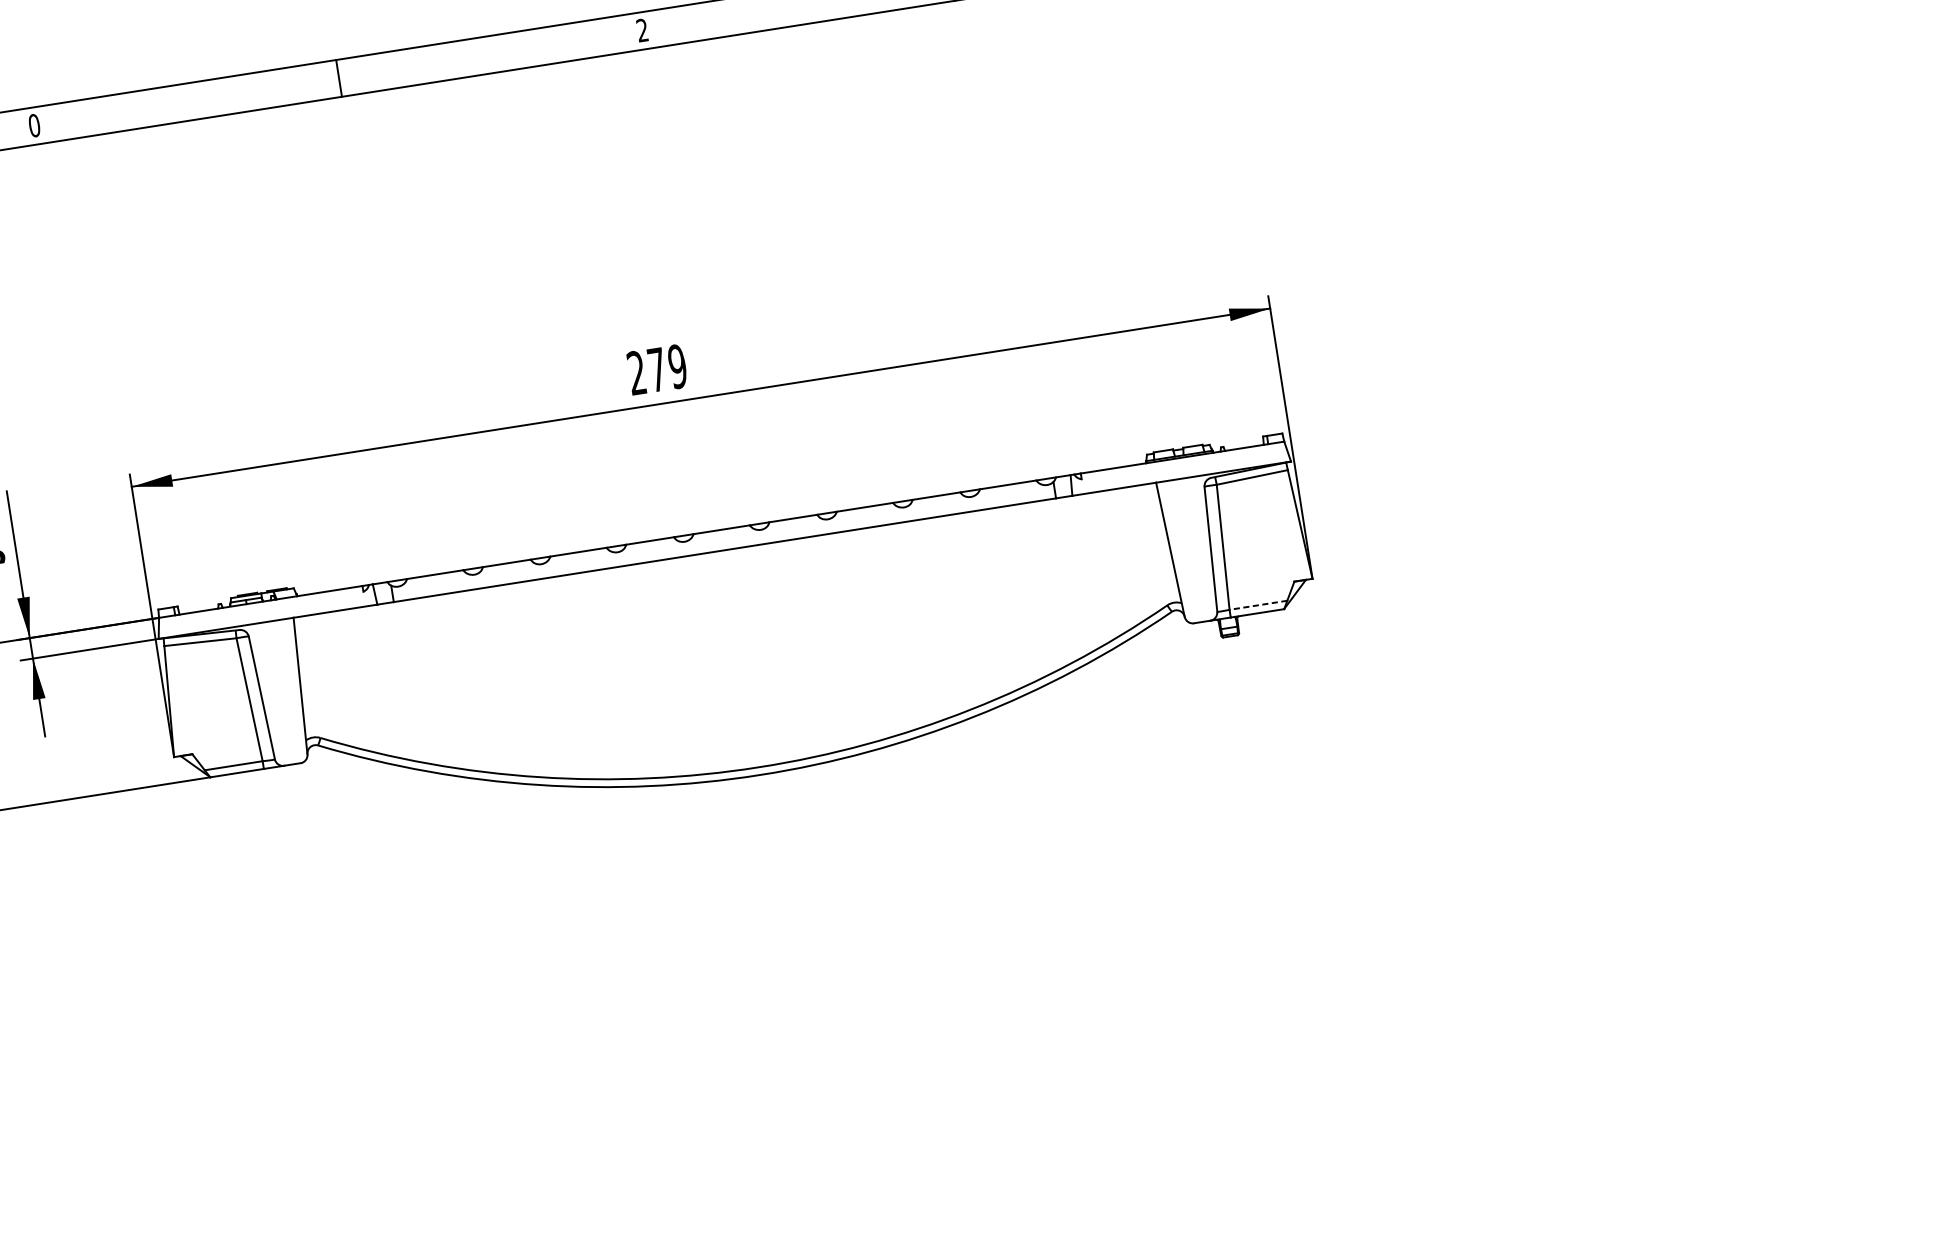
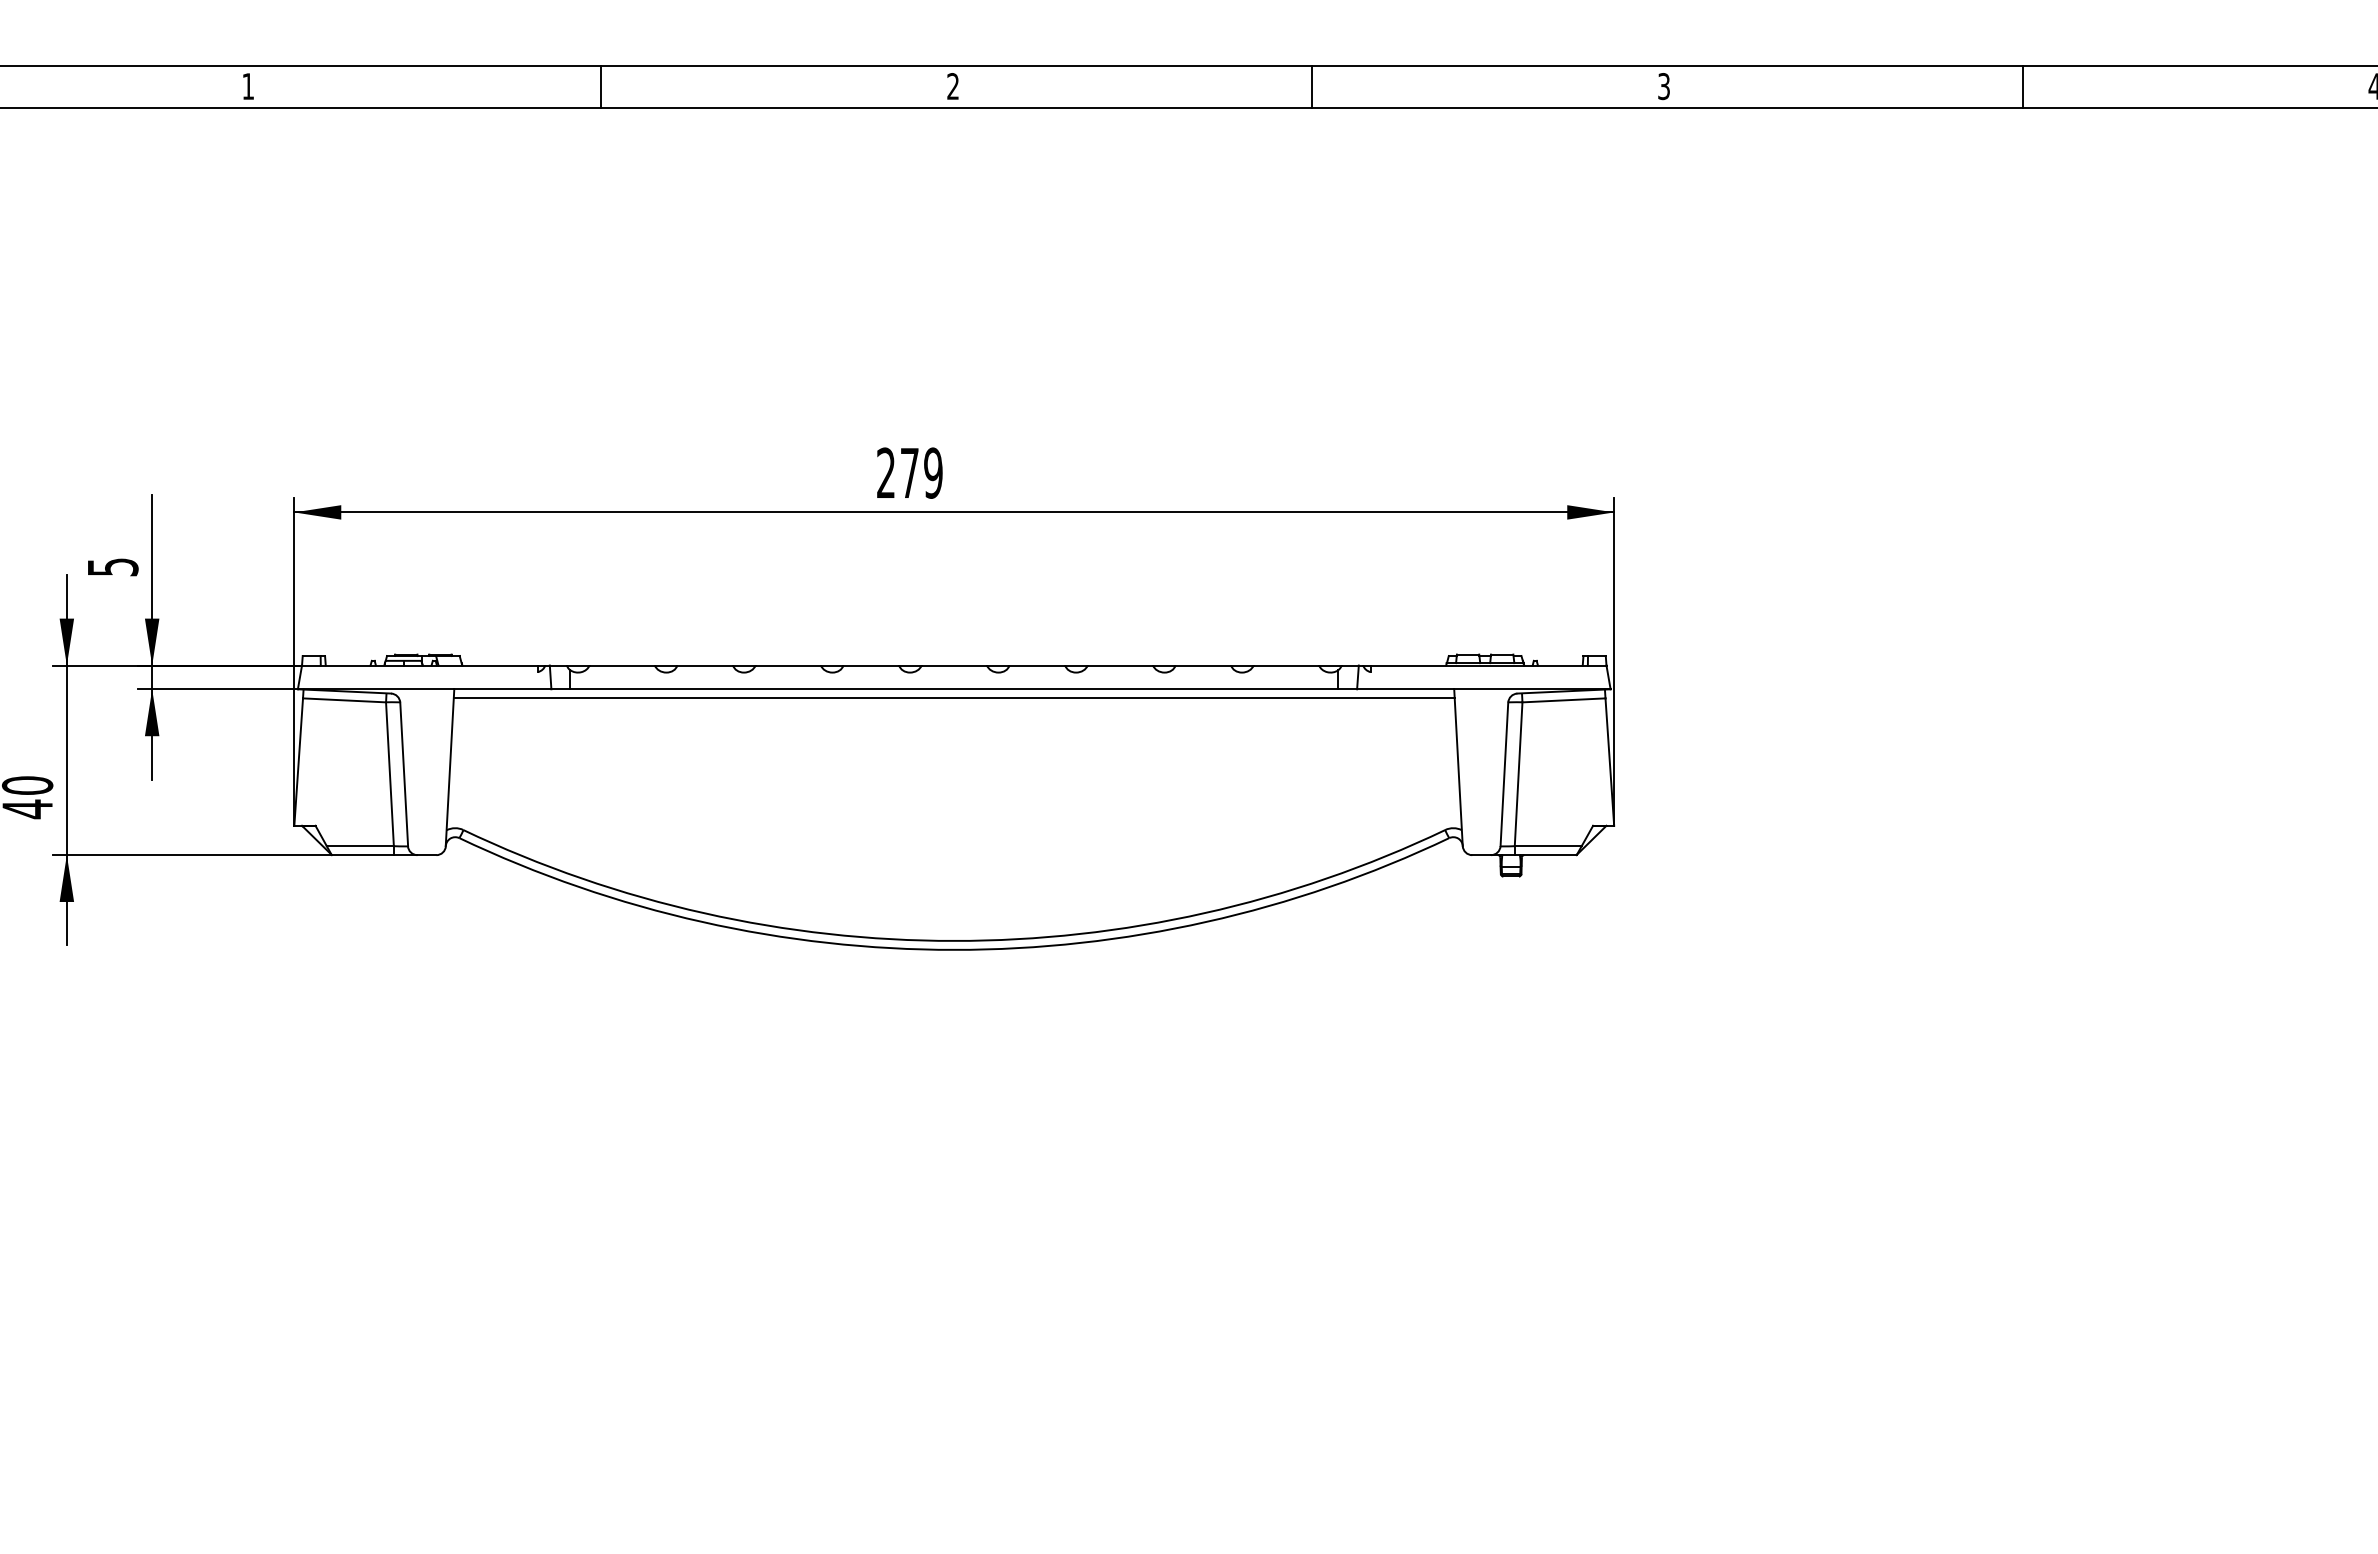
text: (34, 125) -> (248, 86), 0 -> 1
line: (725, 558) -> (953, 698), added
line: (1257, 605) -> (1547, 846), dashed -> solid

